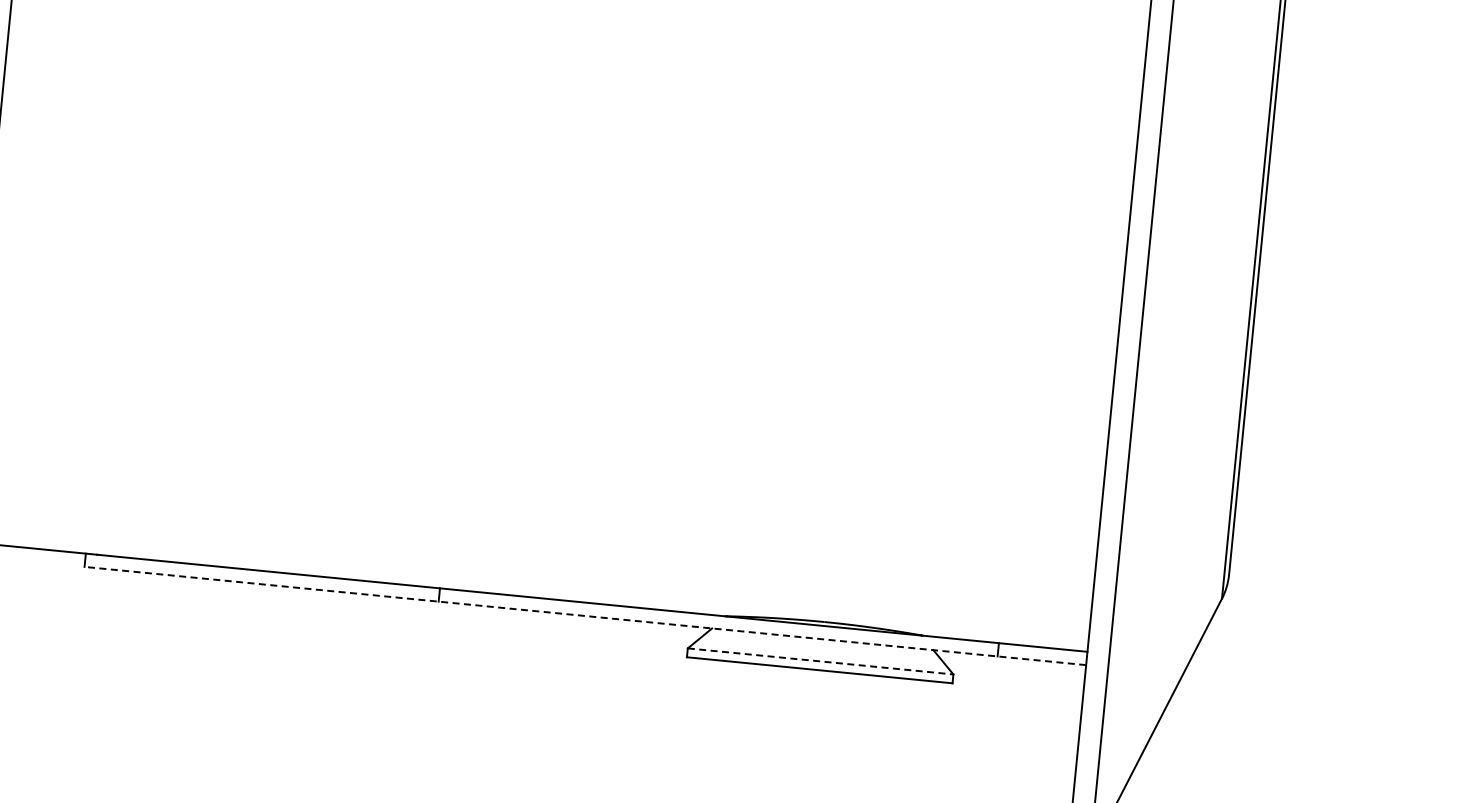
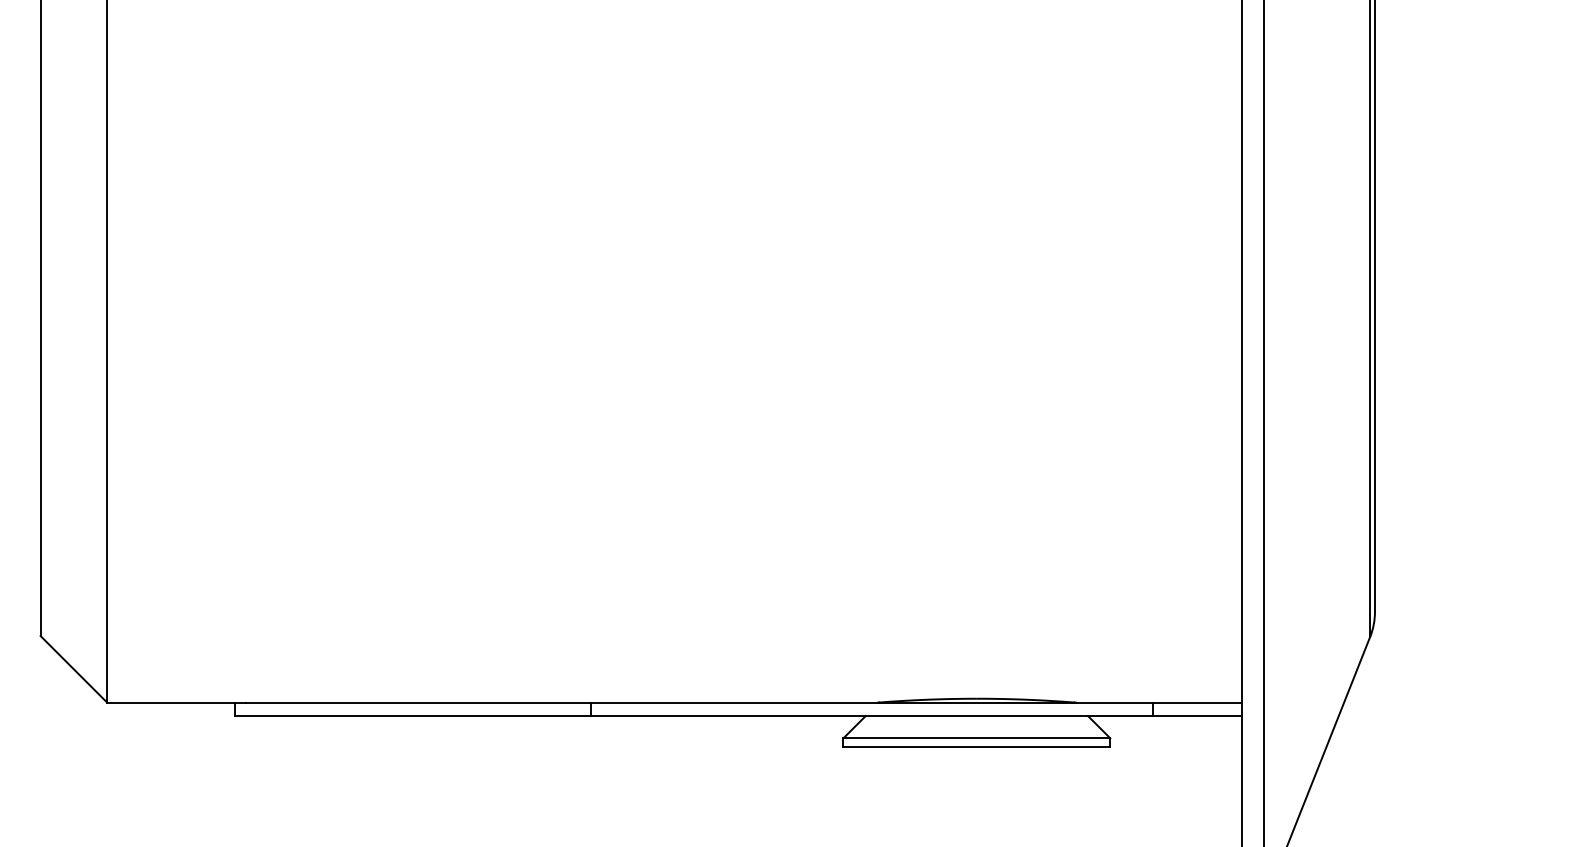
line: (584, 616) -> (737, 716), dashed -> solid
line: (821, 661) -> (977, 738), dashed -> solid

